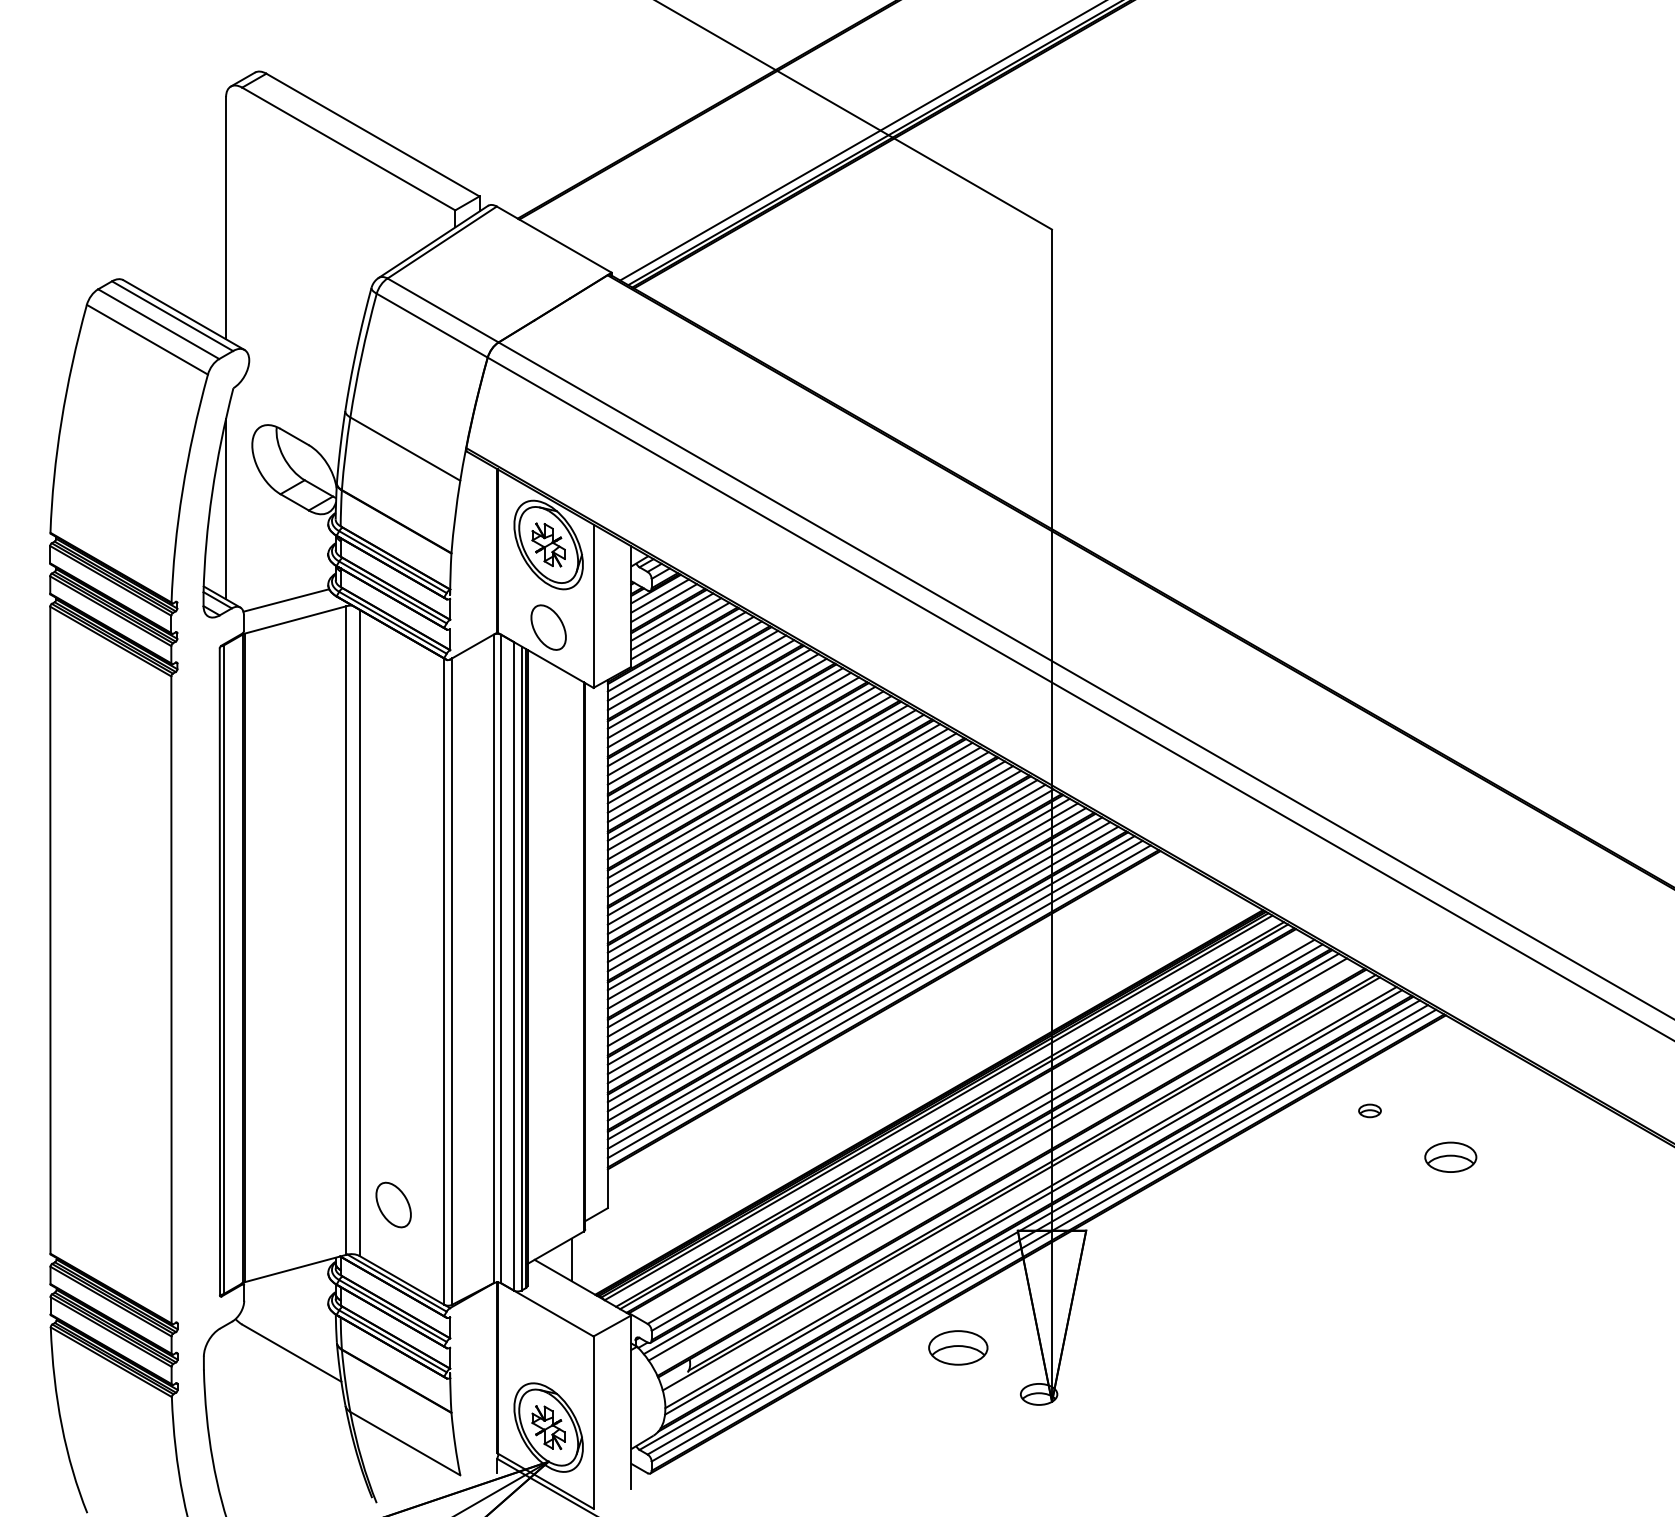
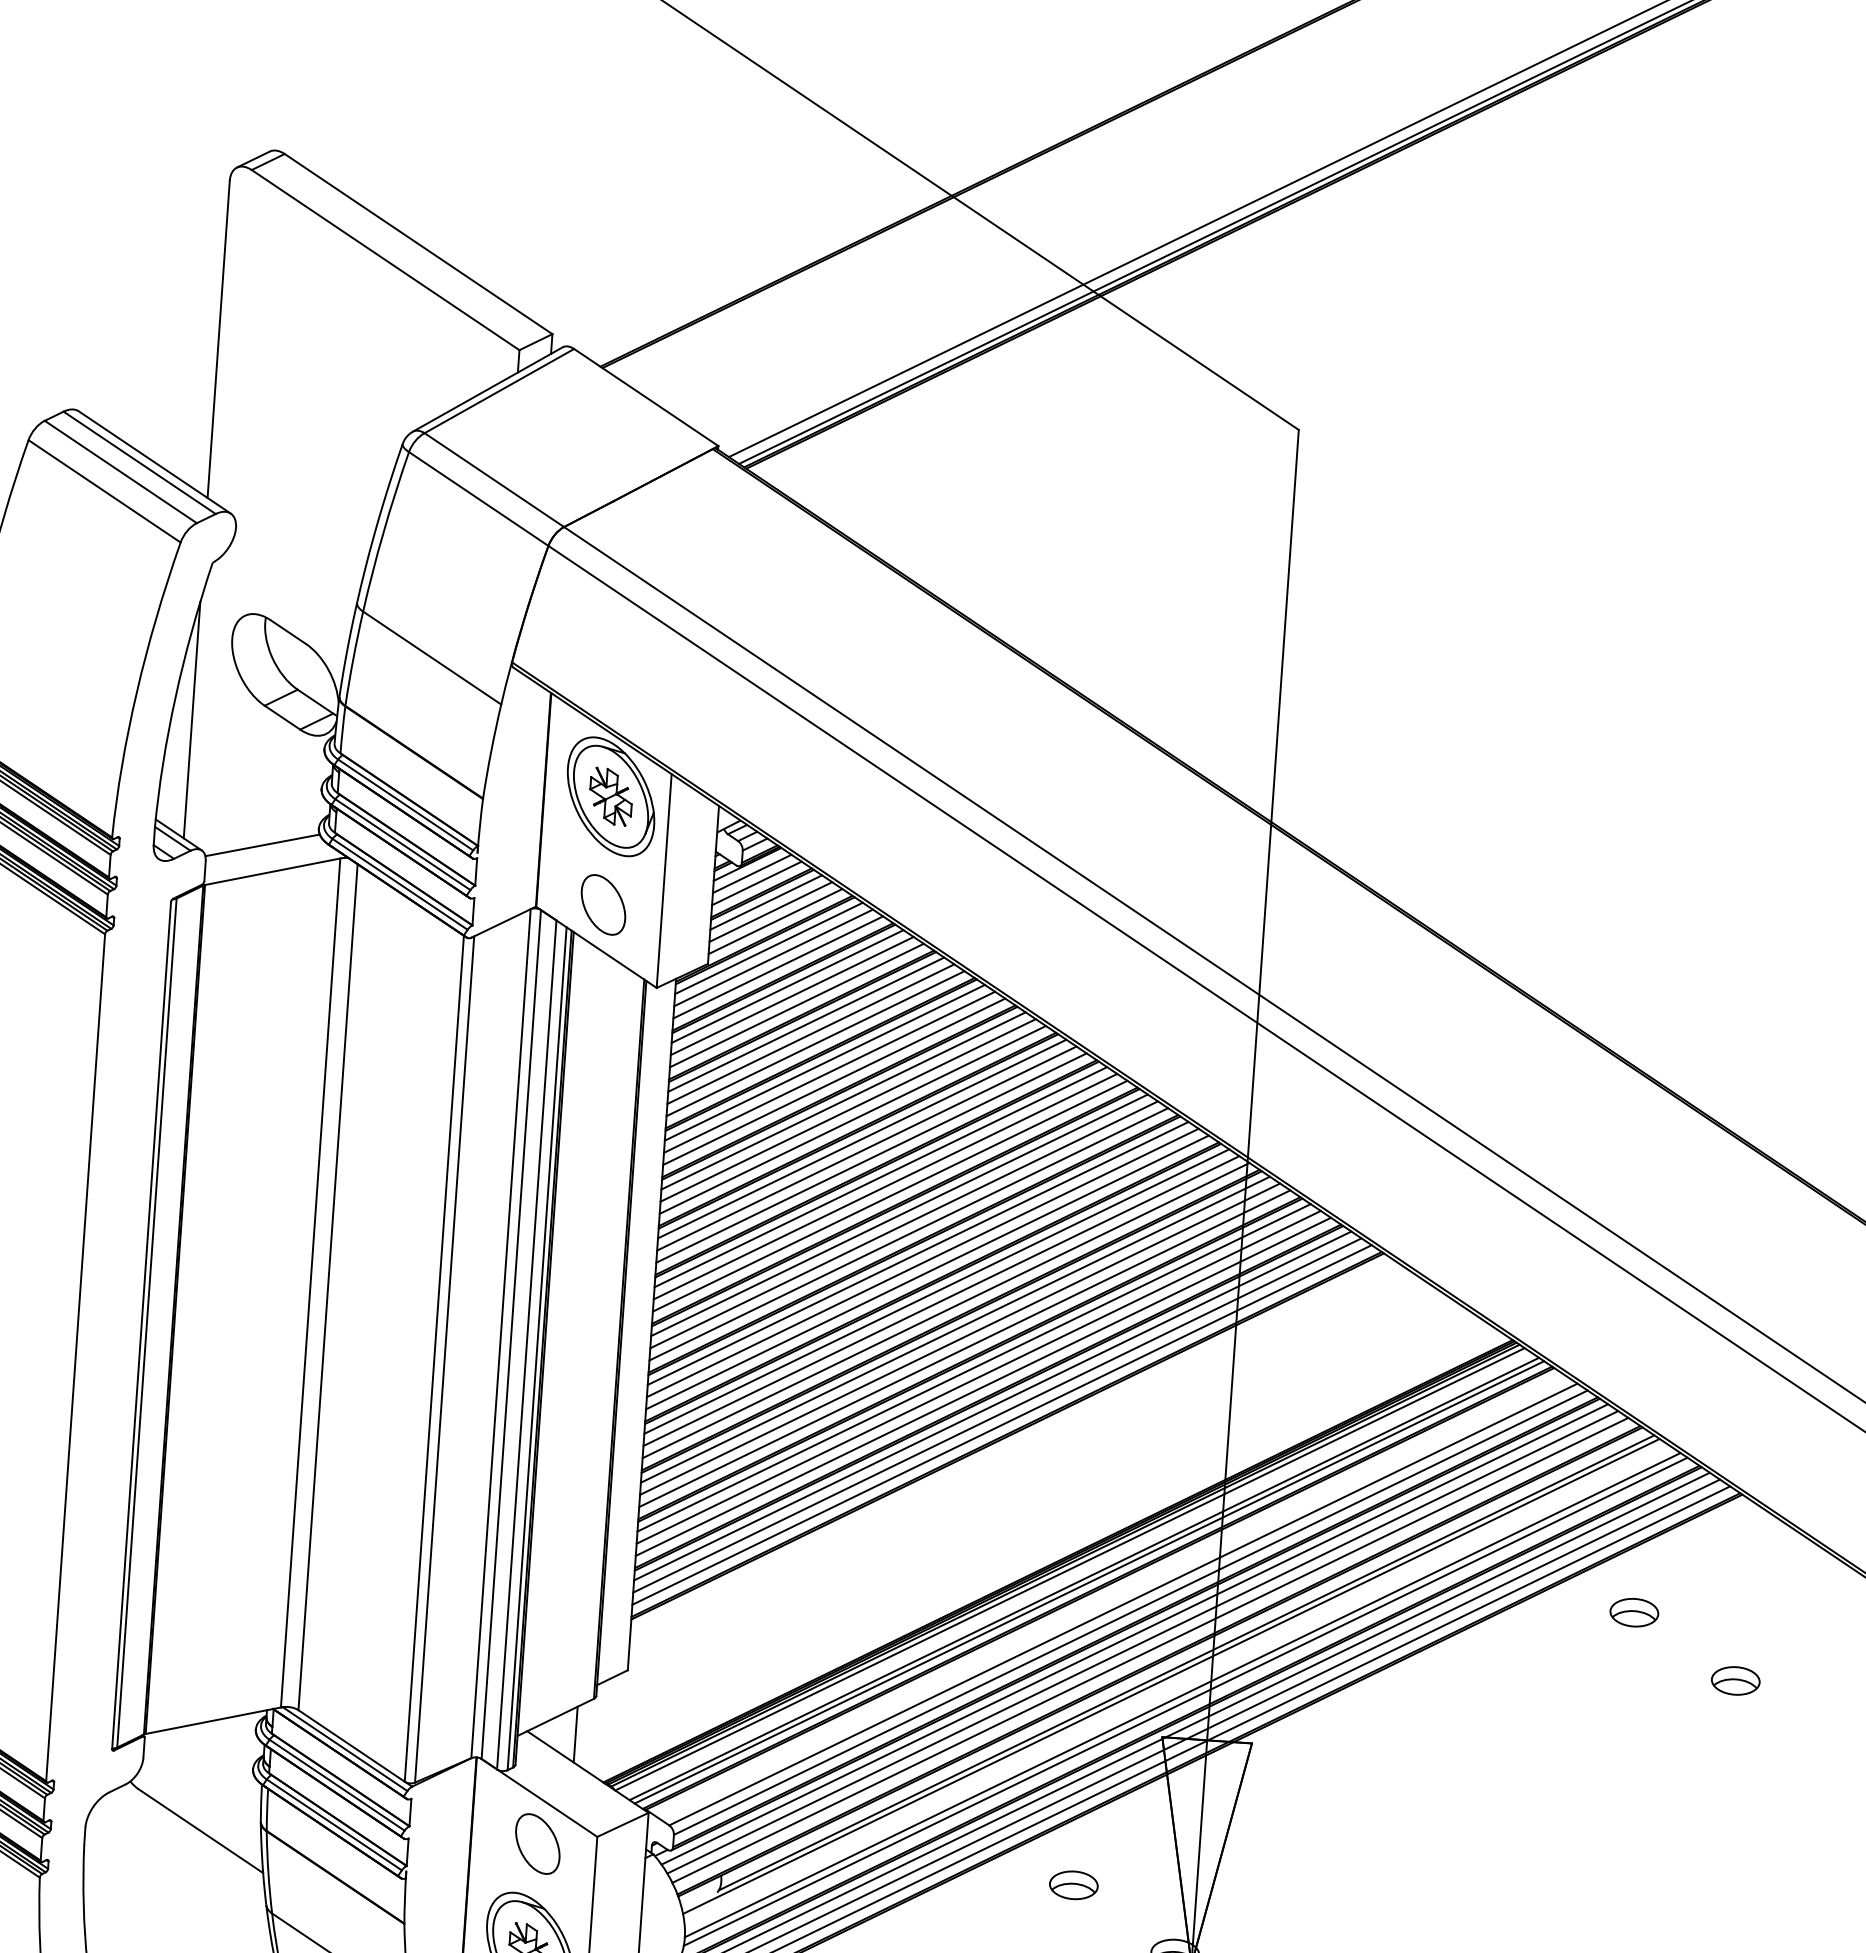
part: (1369, 1110) -> (1633, 1612), size x1.67
part: (1450, 1157) -> (1735, 1681), size x0.71
line: (1004, 1165) -> (1150, 1650), added
part: (393, 1204) -> (537, 1843), moved
part: (958, 1347) -> (1074, 1884), size x0.62

